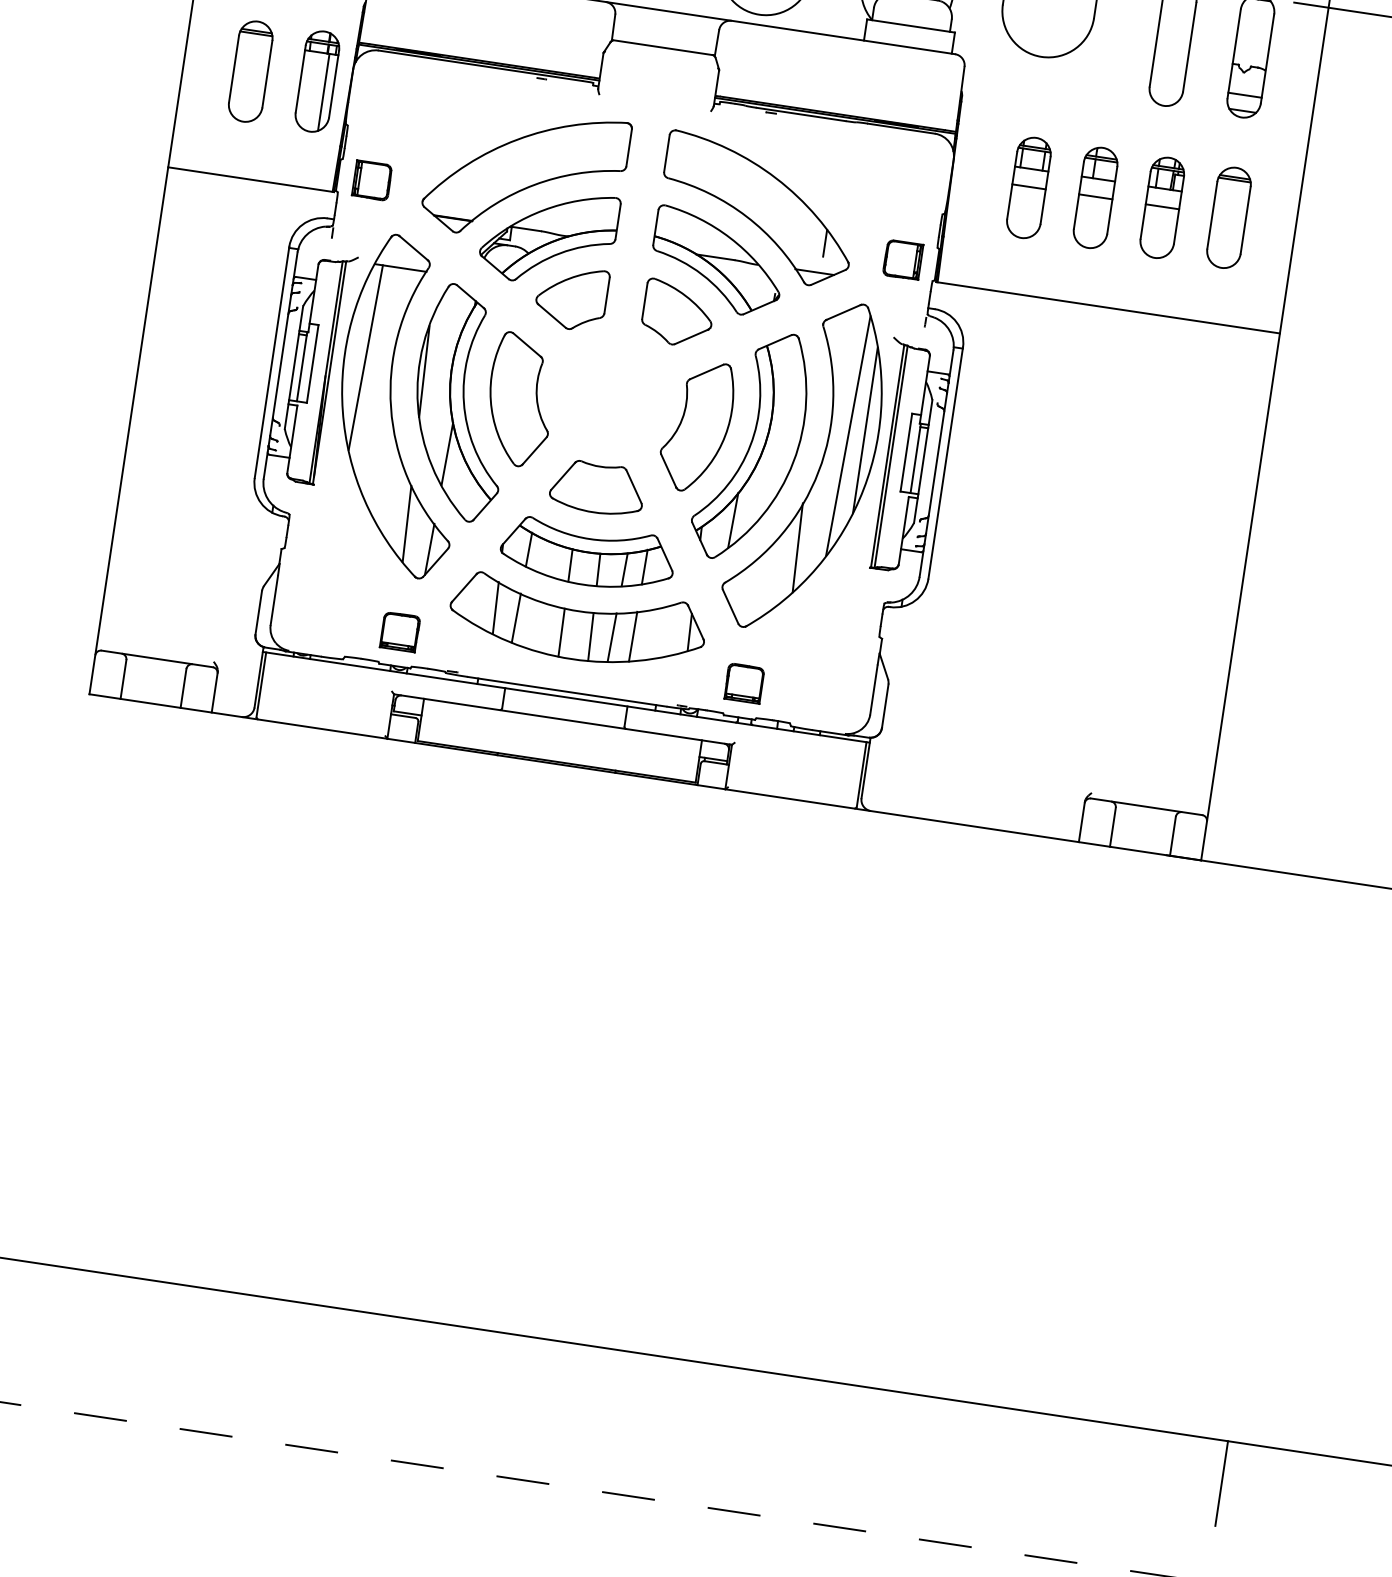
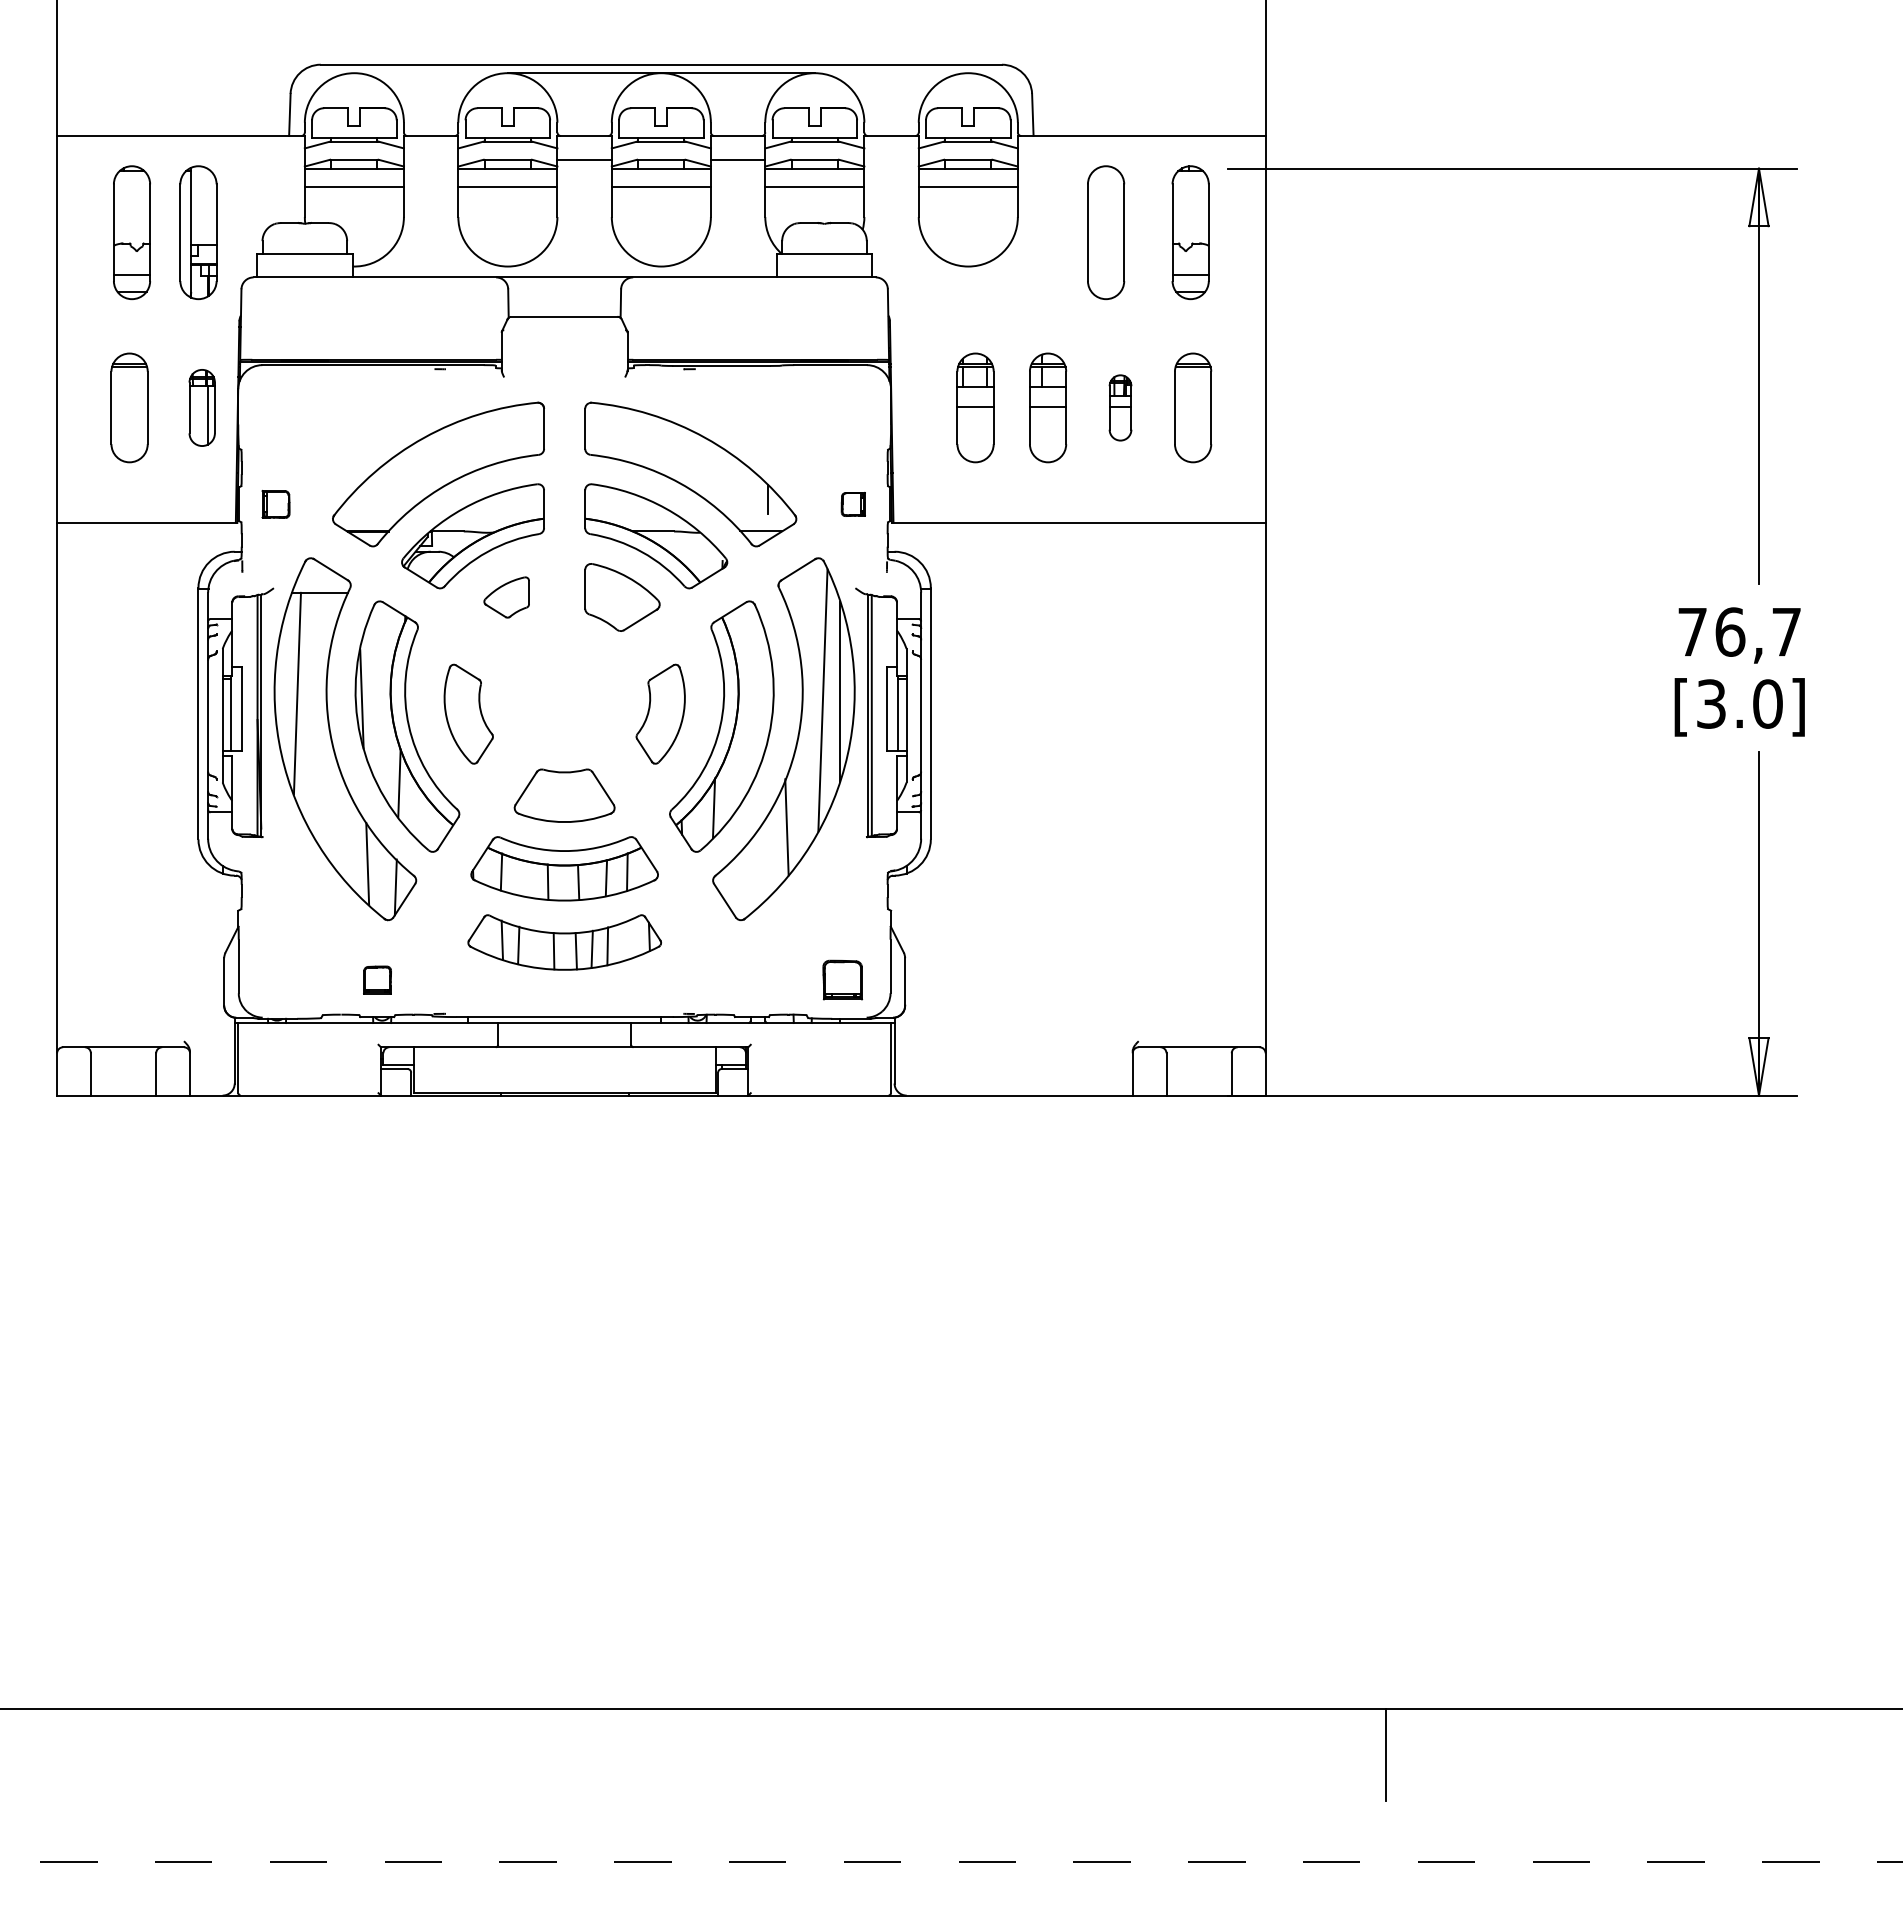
part: (317, 81) -> (202, 407), size x0.7
part: (371, 180) -> (275, 504), size x0.7
part: (1162, 207) -> (1120, 407), size x0.6
part: (903, 260) -> (853, 504), size x0.6
part: (571, 297) -> (506, 597), size x0.6
part: (520, 399) -> (468, 713), size x0.7
part: (697, 425) -> (660, 713), size x0.7
part: (577, 623) -> (564, 942), size x0.7
part: (400, 631) -> (377, 979), size x0.7
part: (744, 682) -> (842, 979), moved

